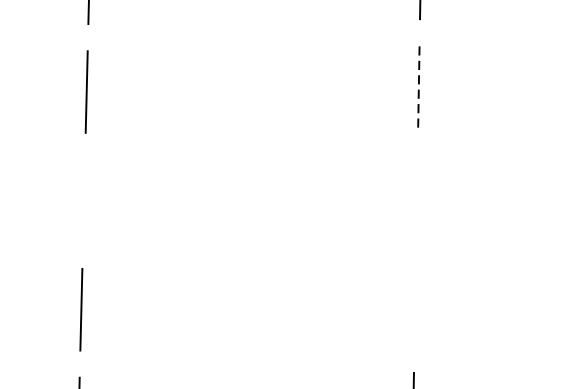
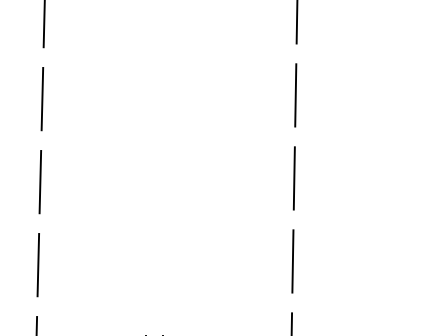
line: (418, 87) -> (295, 95), dashed -> solid
line: (415, 196) -> (293, 178), added
line: (84, 200) -> (40, 181), added
line: (414, 304) -> (292, 261), added

